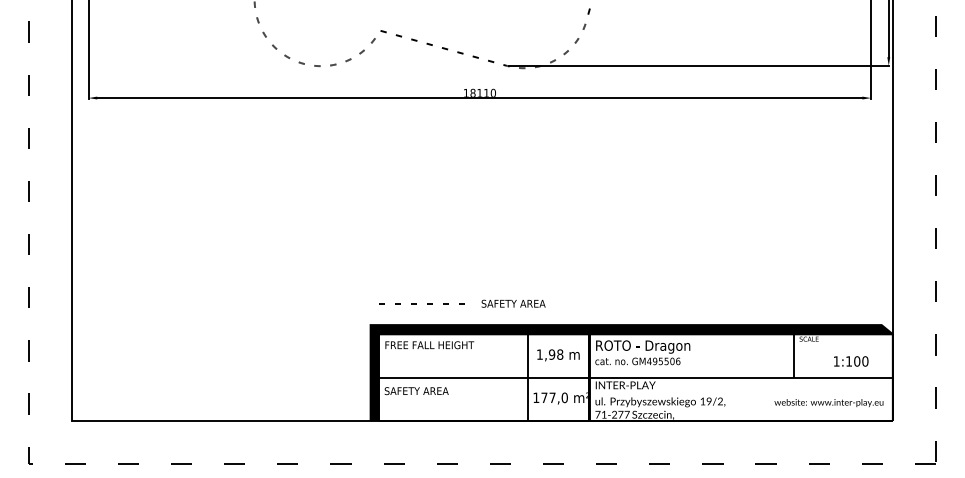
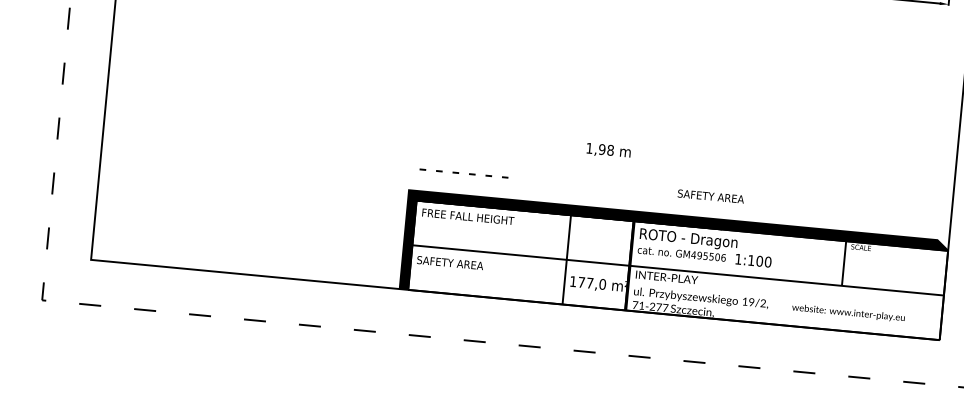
text: (513, 303) -> (710, 196), moved
text: (558, 355) -> (608, 151), moved
text: (851, 361) -> (753, 260), moved
text: (828, 402) -> (848, 312), moved

